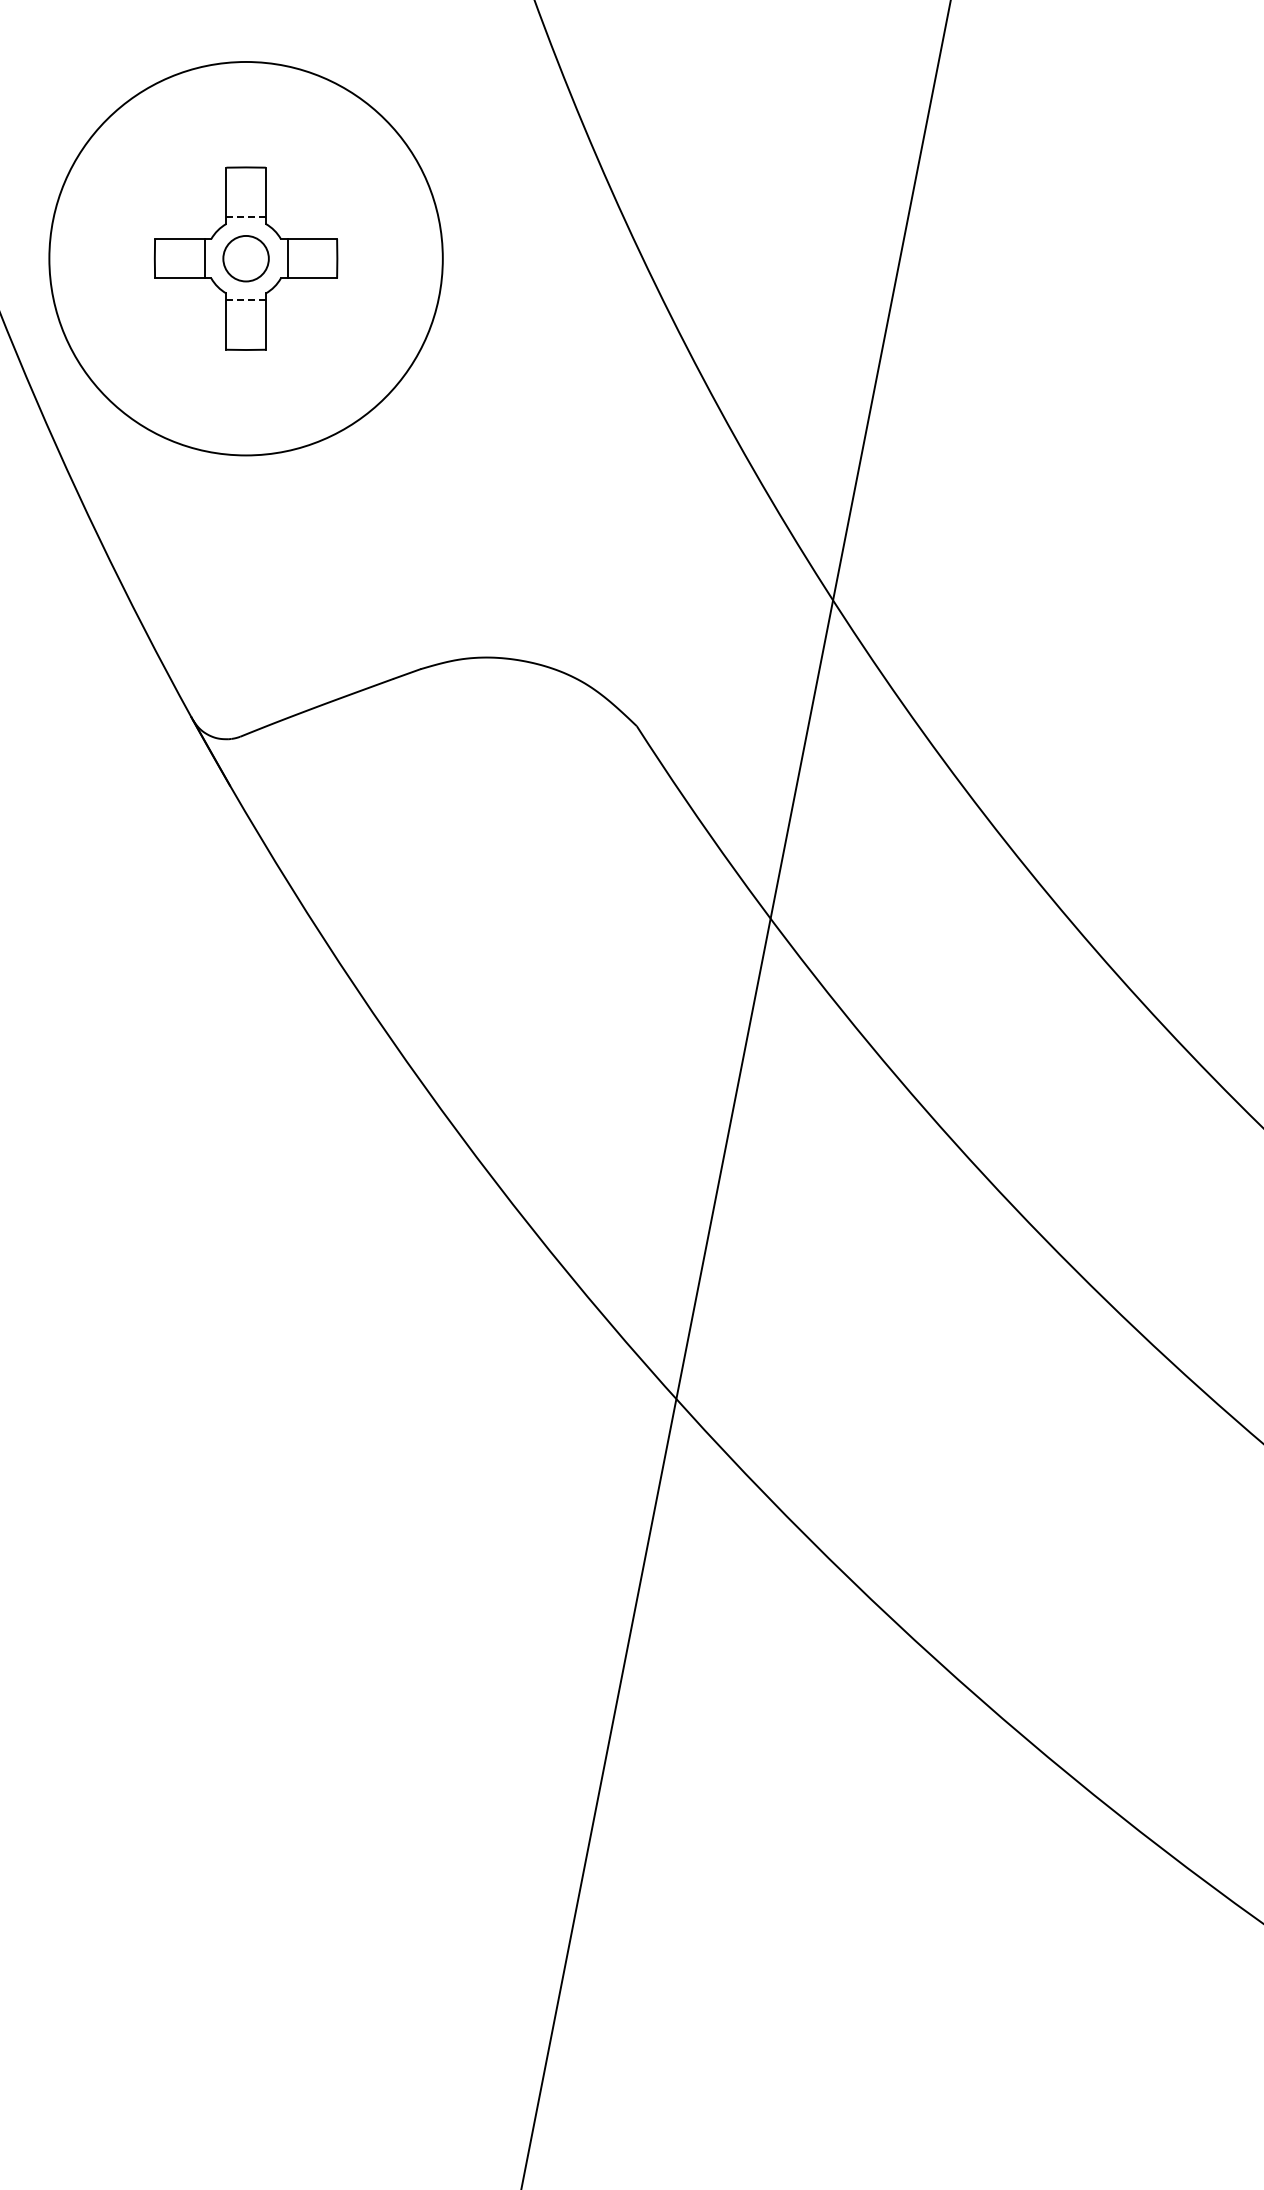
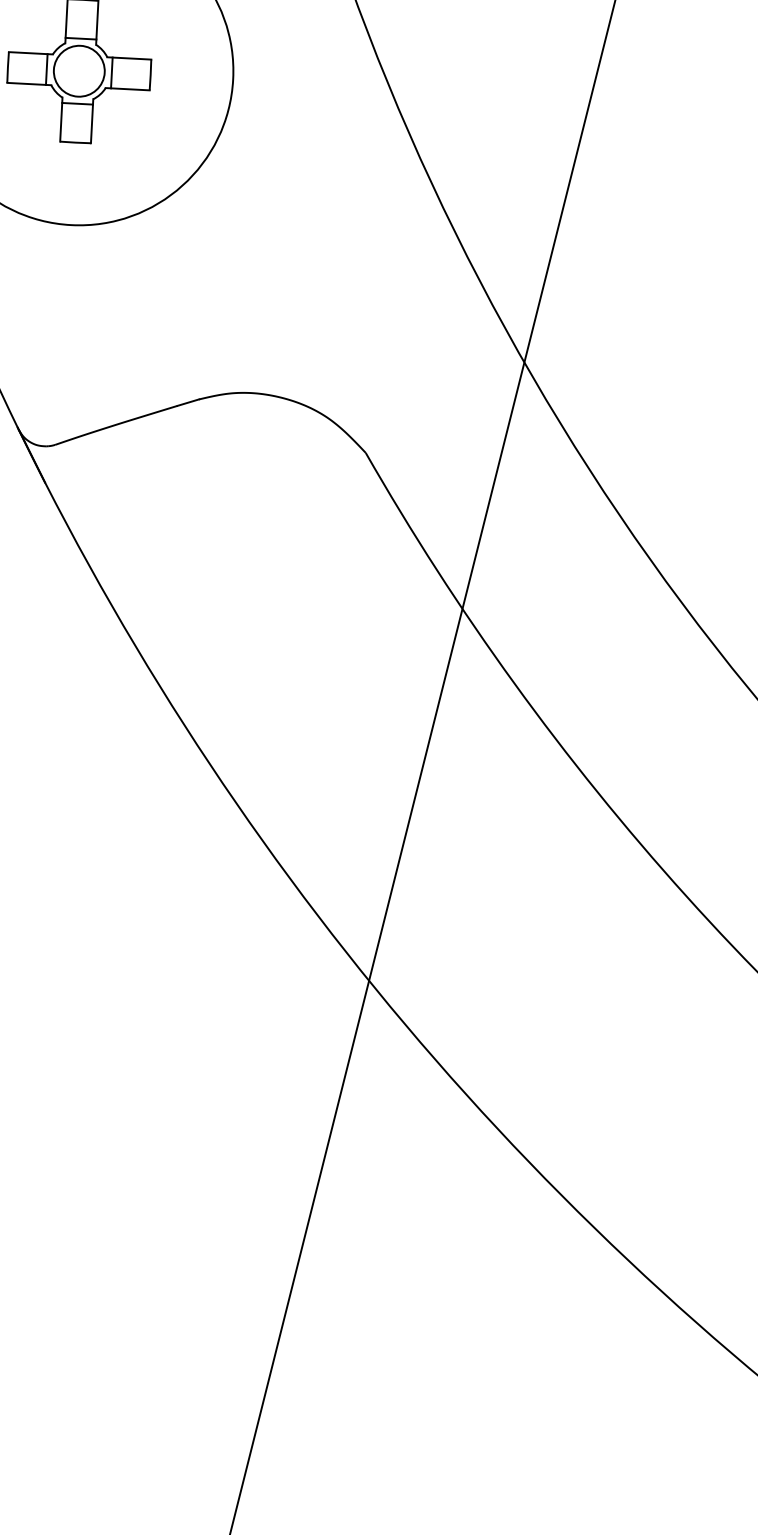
line: (246, 217) -> (81, 39), dashed -> solid
circle: (245, 258) -> (78, 71), size x1.43
line: (246, 300) -> (77, 103), dashed -> solid

